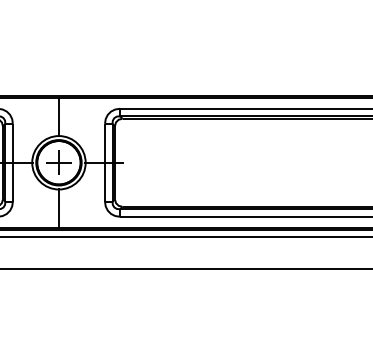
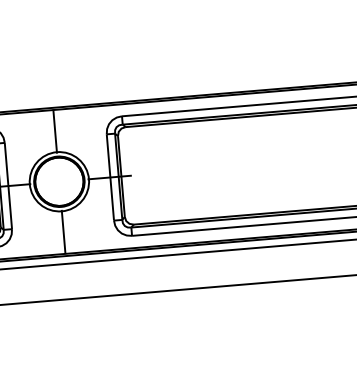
part: (58, 162) -> (58, 181), removed

